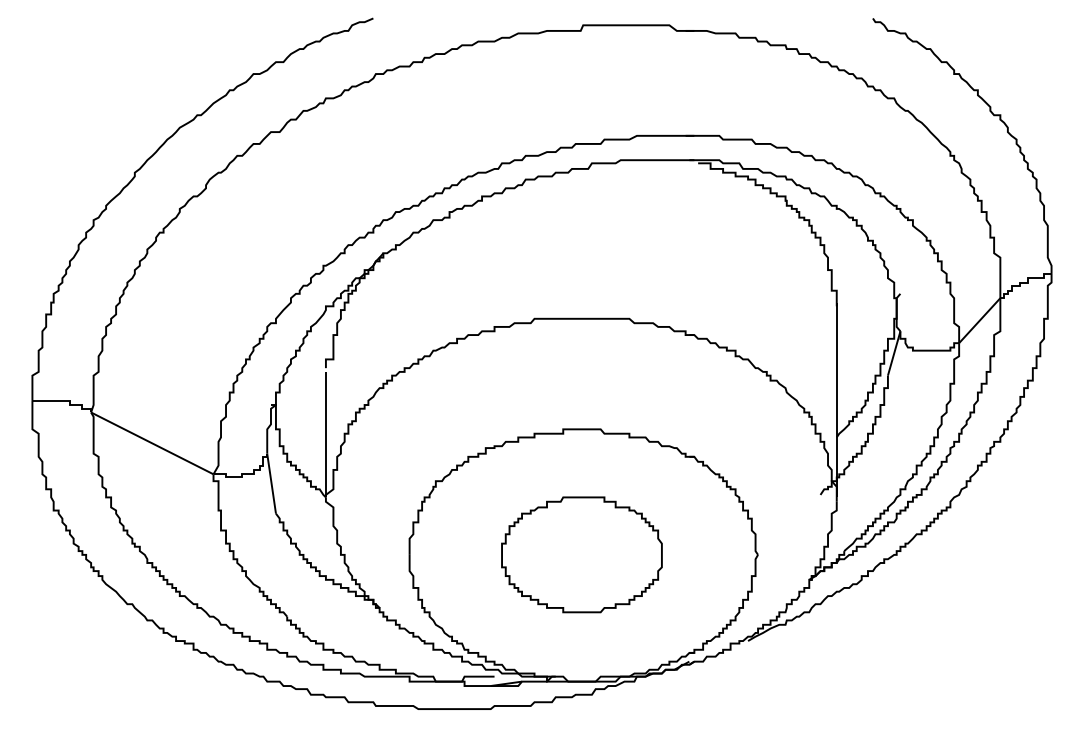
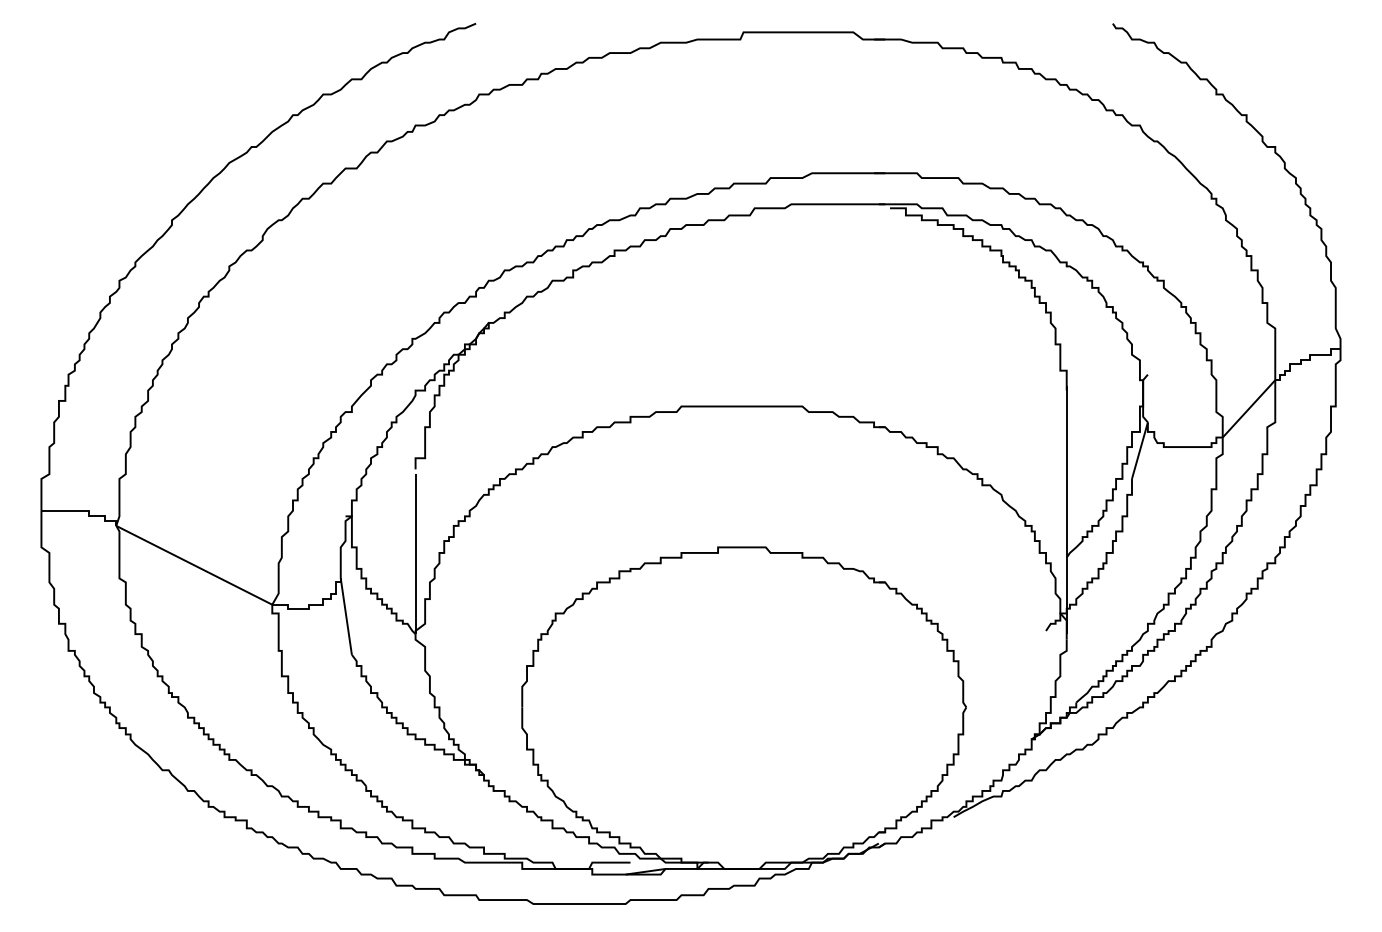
part: (581, 554) -> (741, 707), removed

